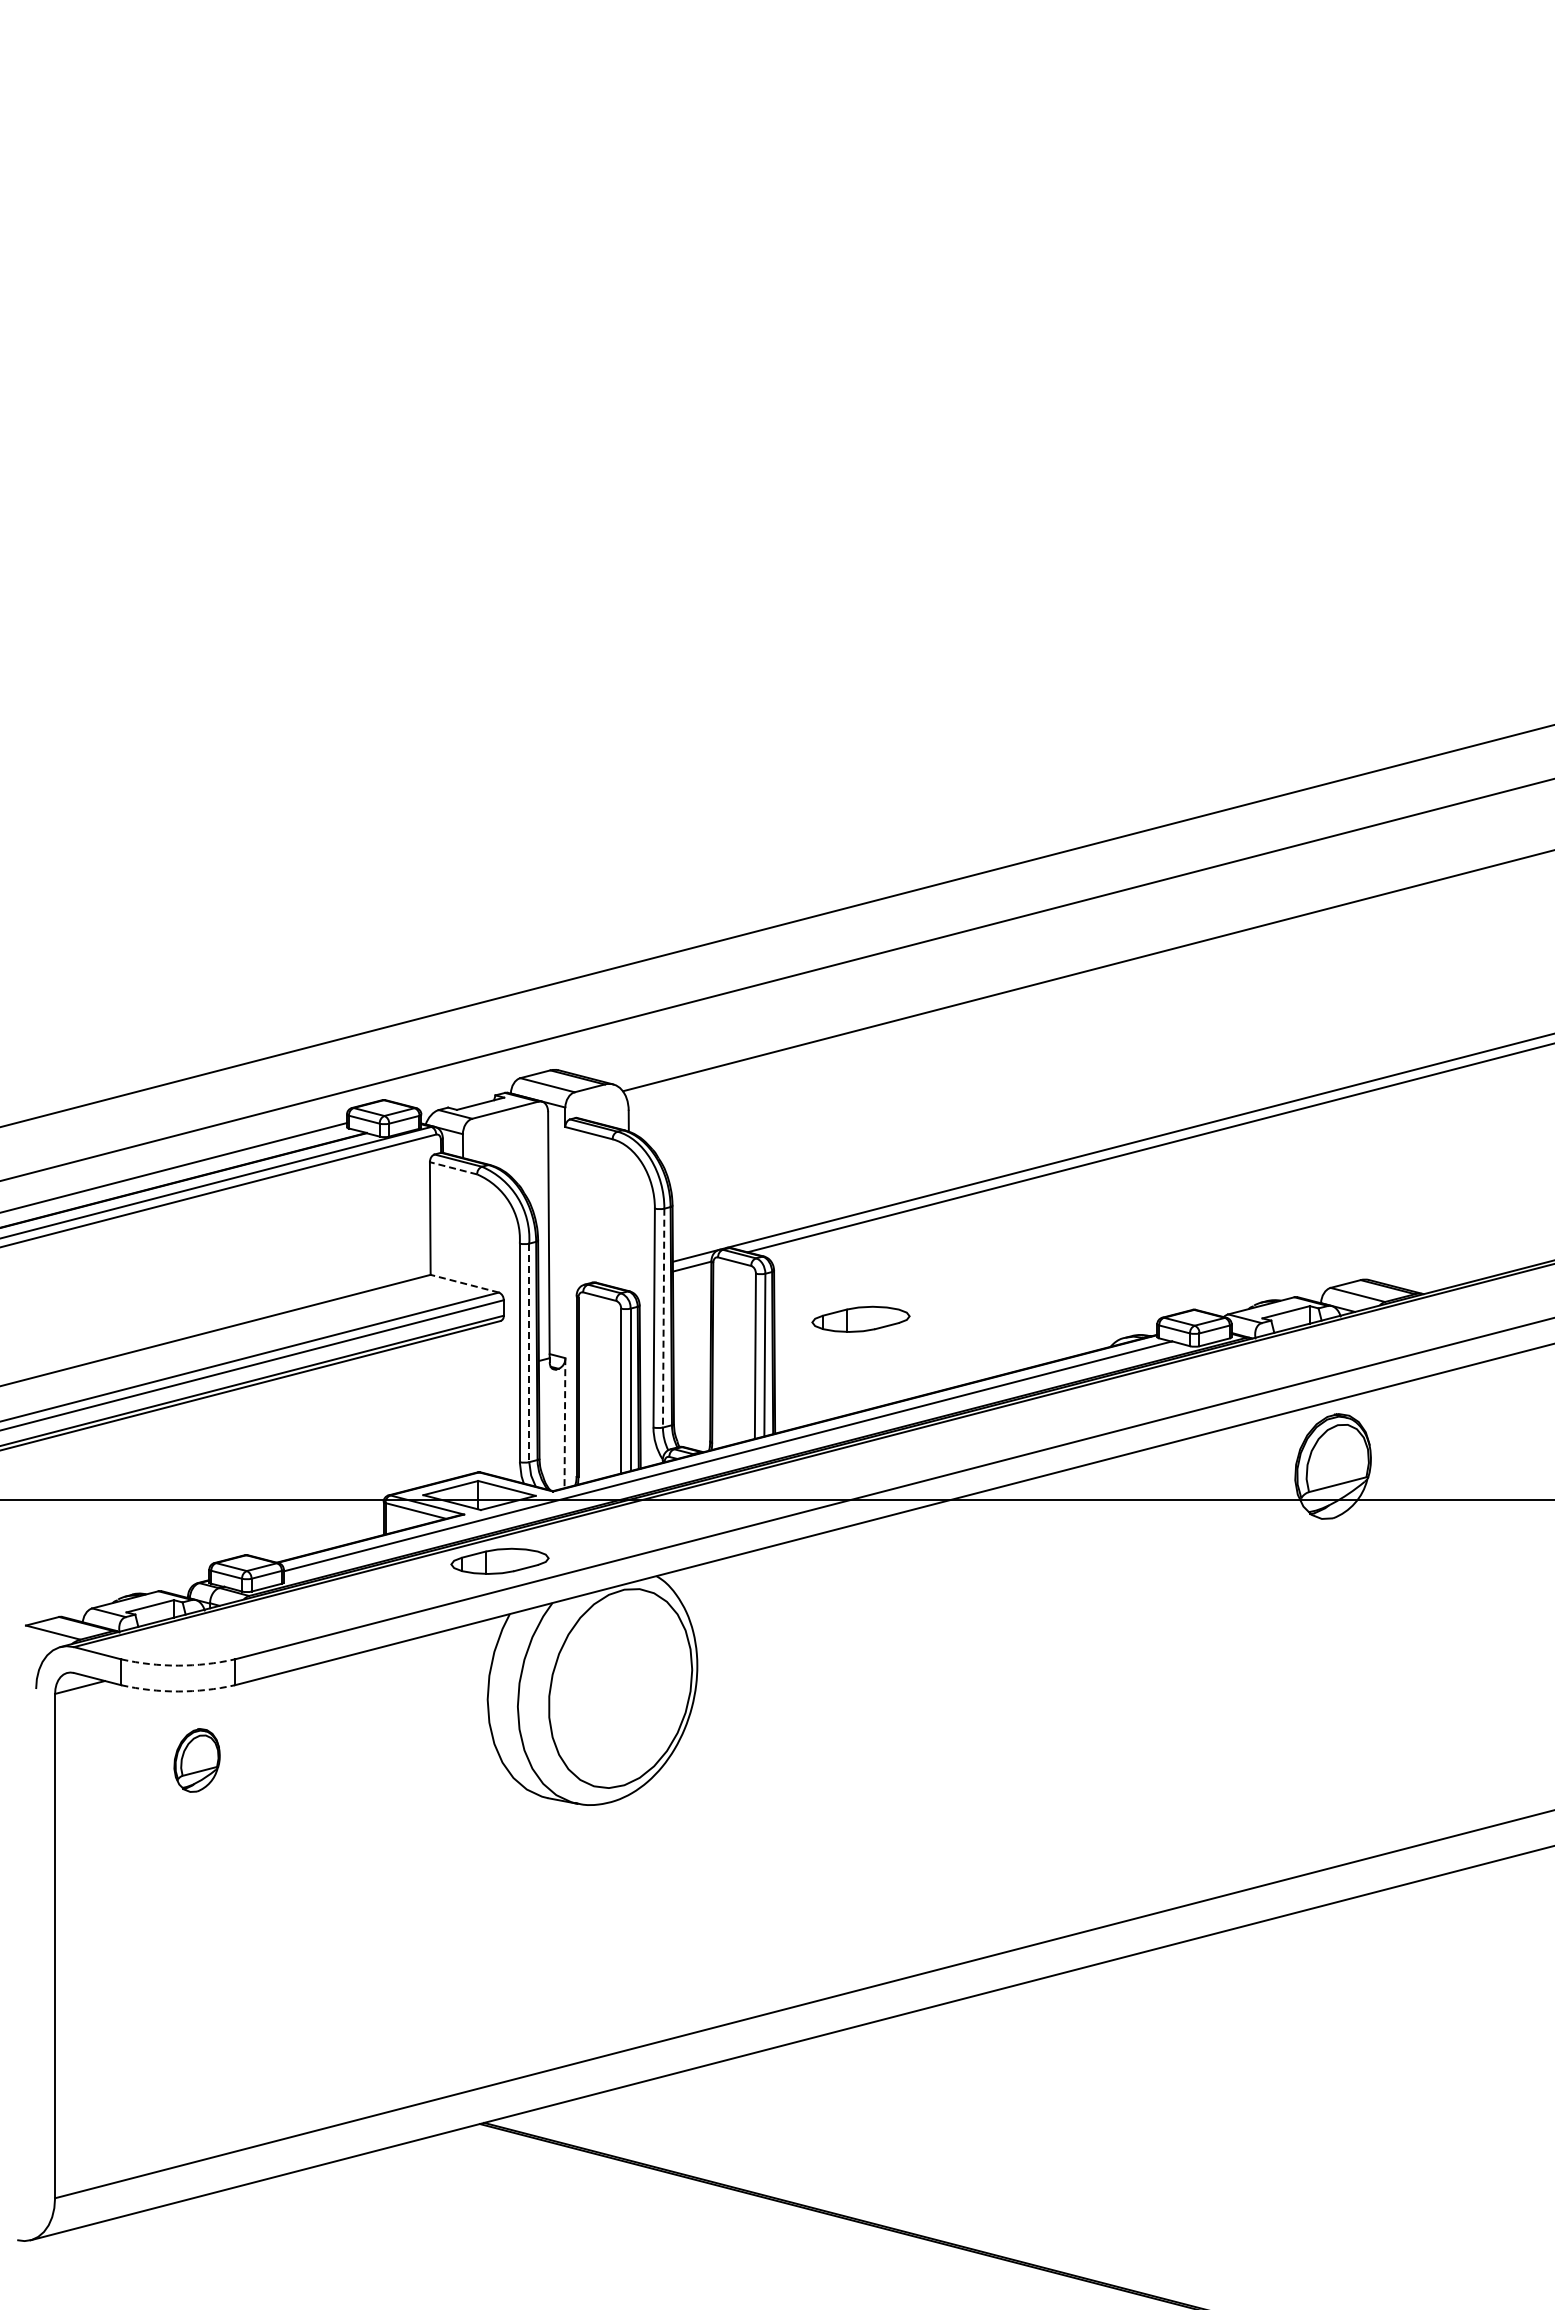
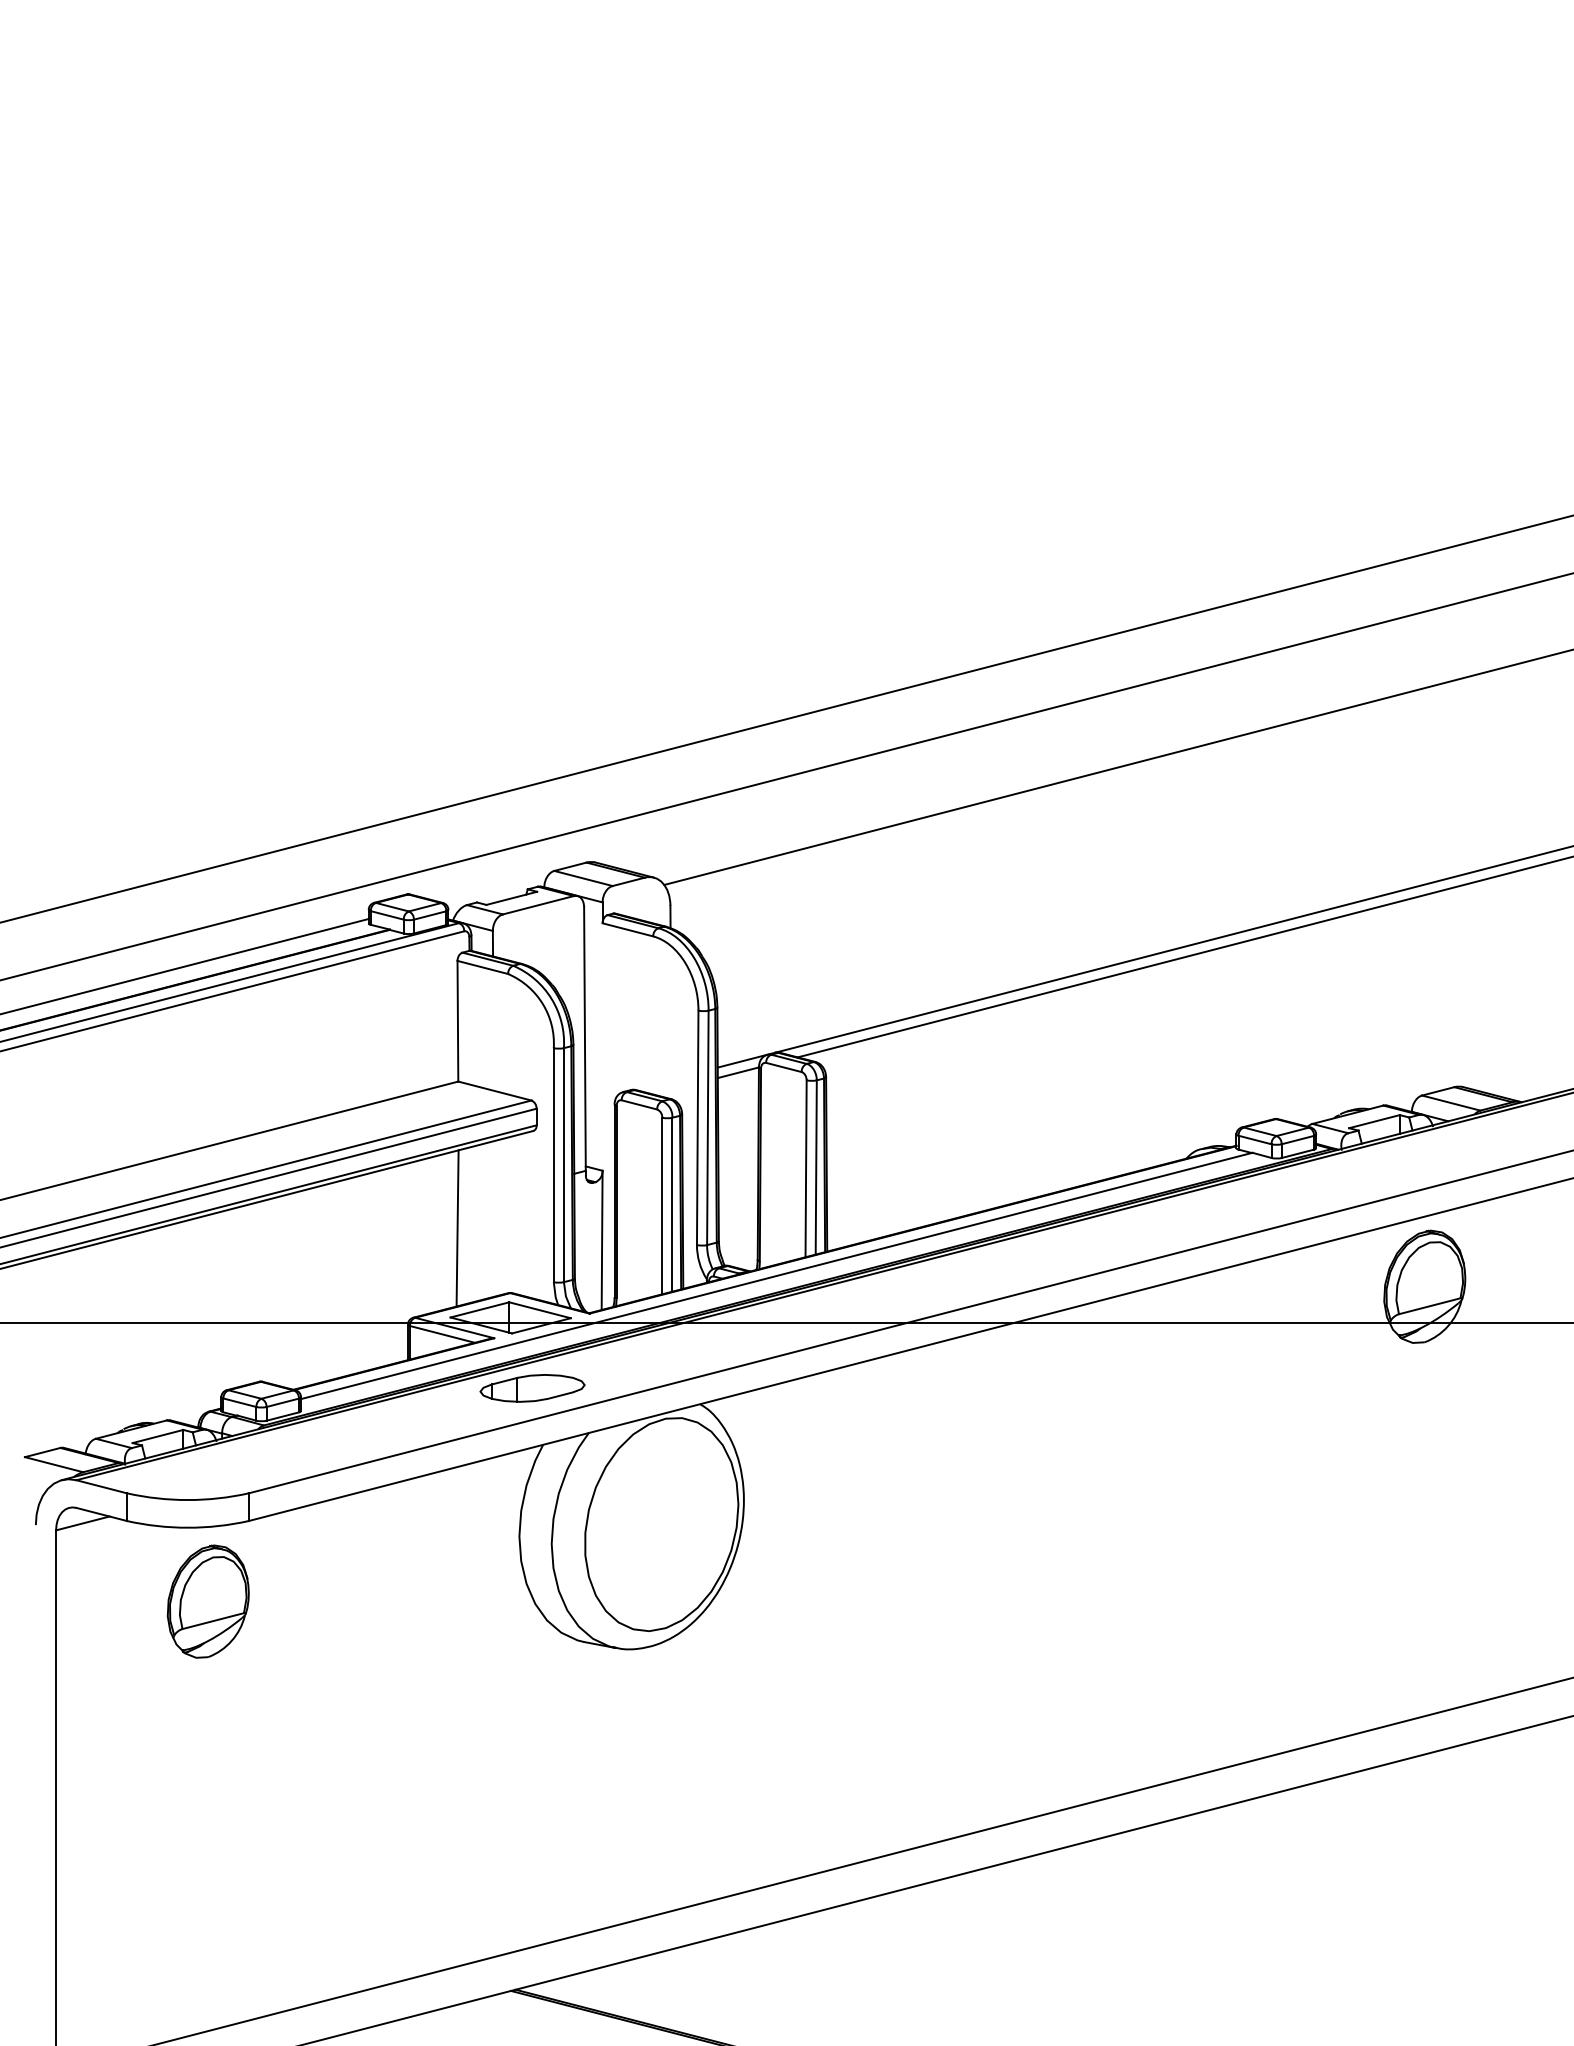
line: (453, 1168) -> (482, 967), dashed -> solid
line: (464, 1283) -> (494, 1090), dashed -> solid
line: (663, 1318) -> (707, 1128), dashed -> solid
part: (860, 1318) -> (918, 1128), removed
line: (529, 1353) -> (564, 1165), dashed -> solid
line: (429, 1411) -> (457, 1227), added
line: (564, 1423) -> (601, 1240), dashed -> solid
arc: (178, 1665) -> (188, 1499), dashed -> solid
arc: (178, 1691) -> (188, 1527), dashed -> solid
part: (196, 1760) -> (207, 1601), size x1.67

